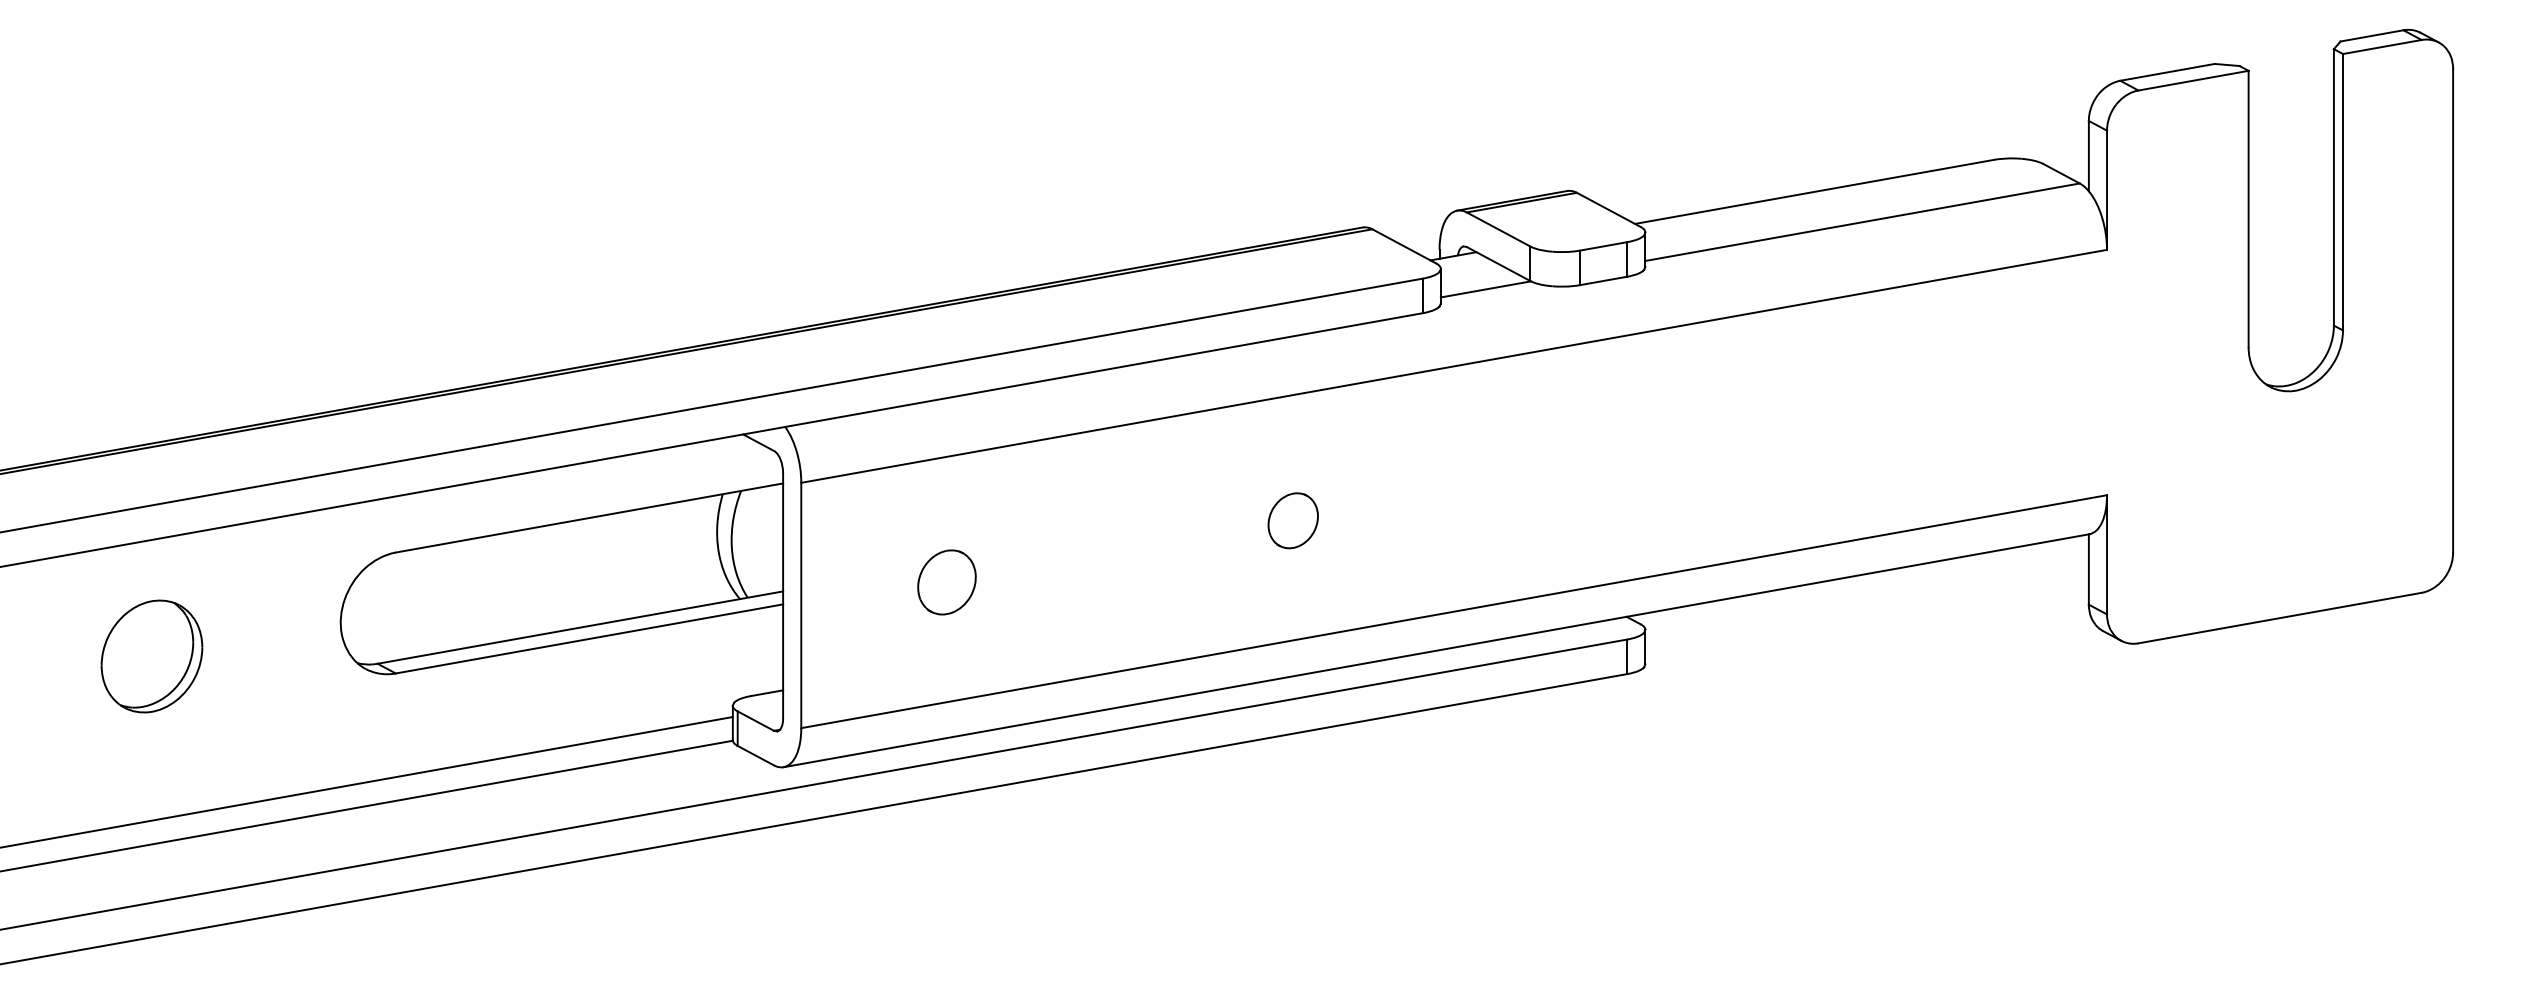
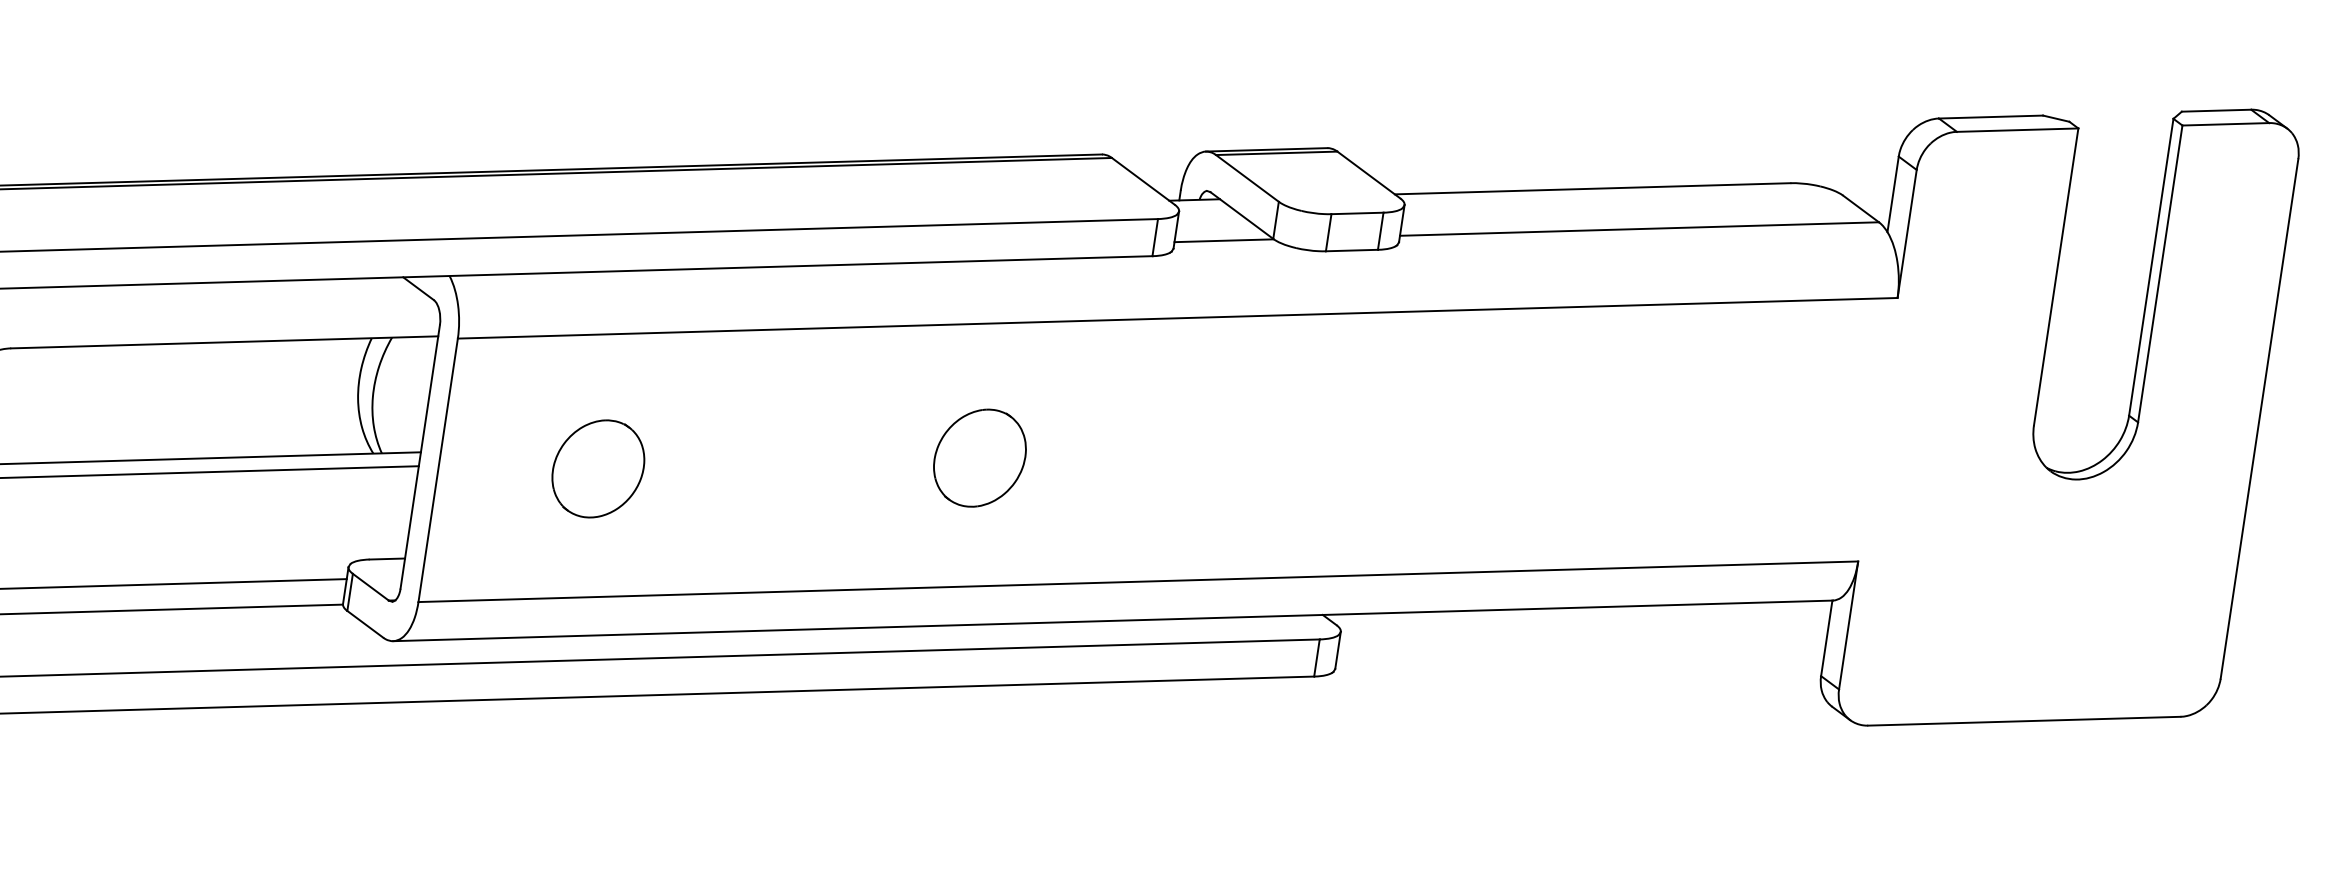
part: (1293, 520) -> (980, 458), size x1.67
part: (946, 582) -> (597, 468), size x1.43

